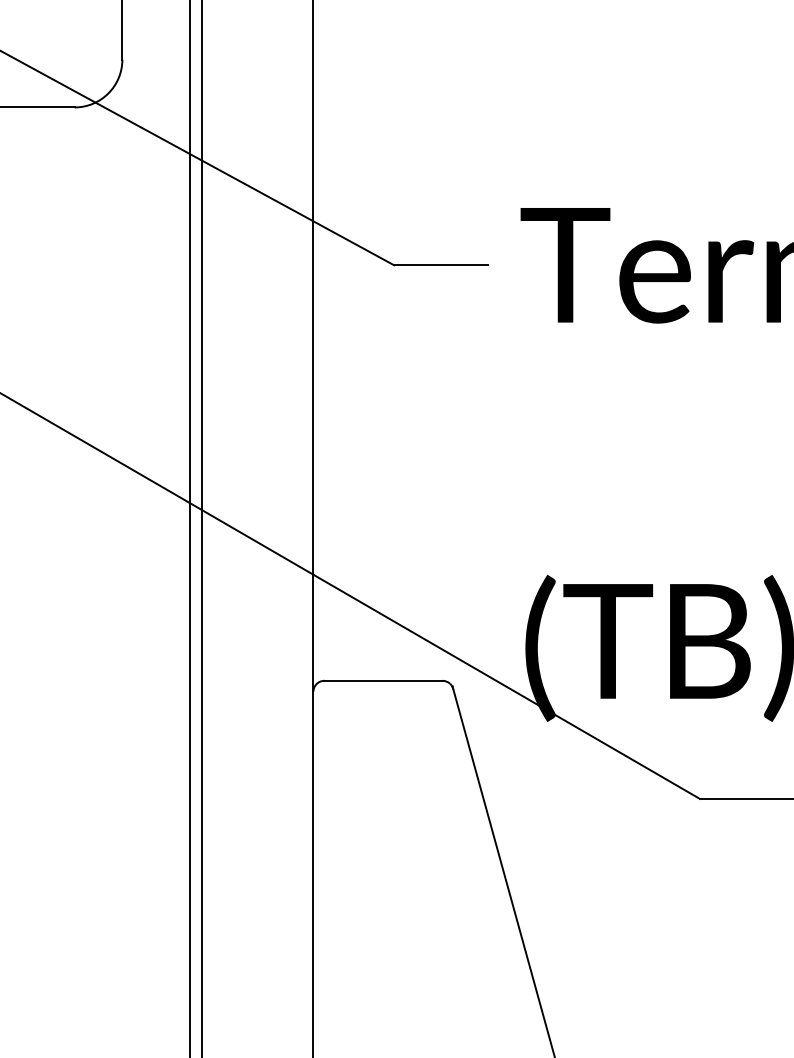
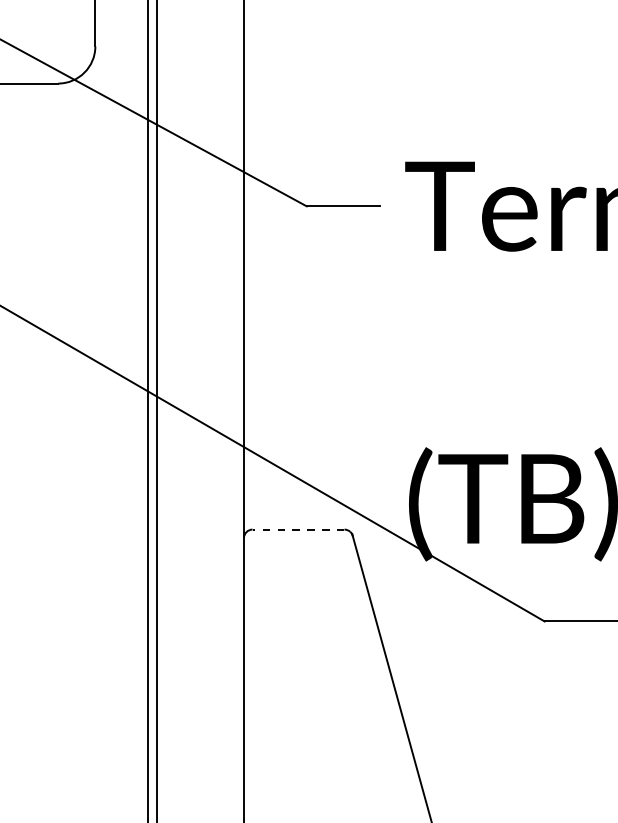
line: (383, 680) -> (298, 529), solid -> dashed

